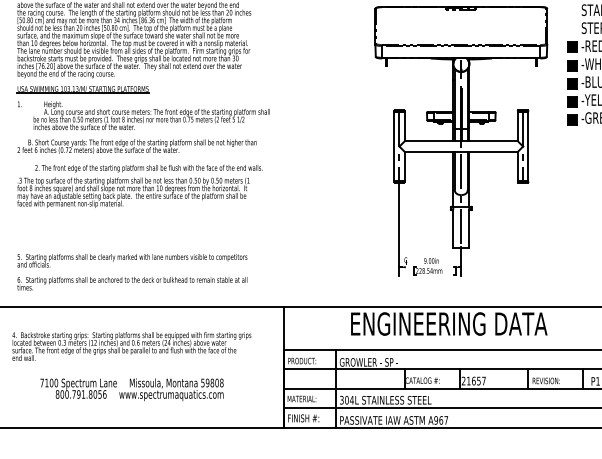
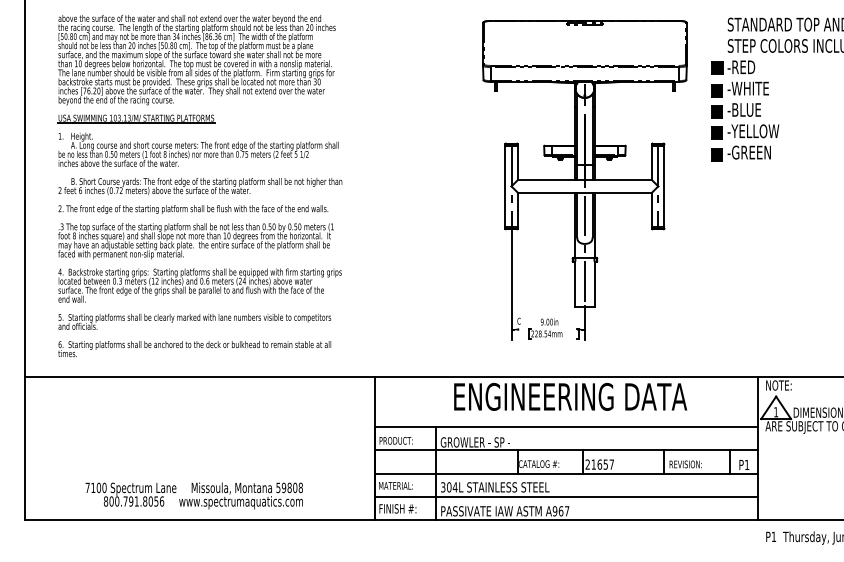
text: (151, 115) -> (198, 149), moved
text: (149, 168) -> (193, 209), moved
text: (131, 346) -> (199, 285), moved
text: (131, 389) -> (193, 495), moved

